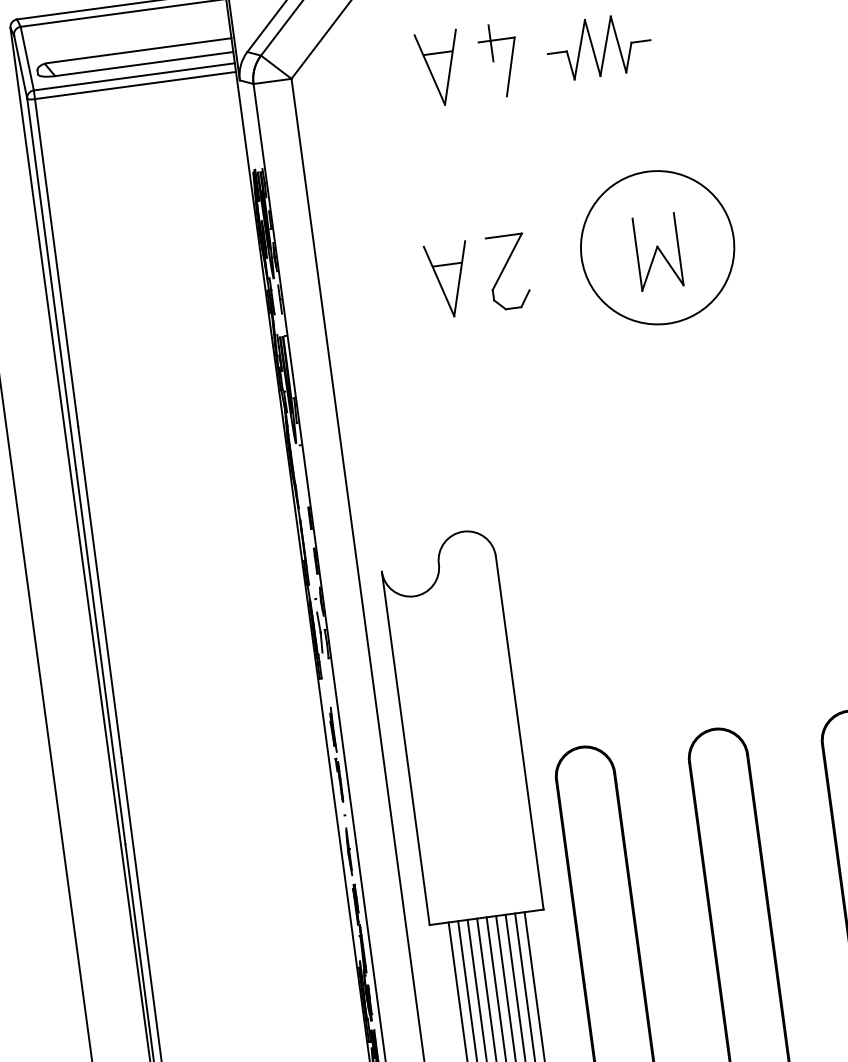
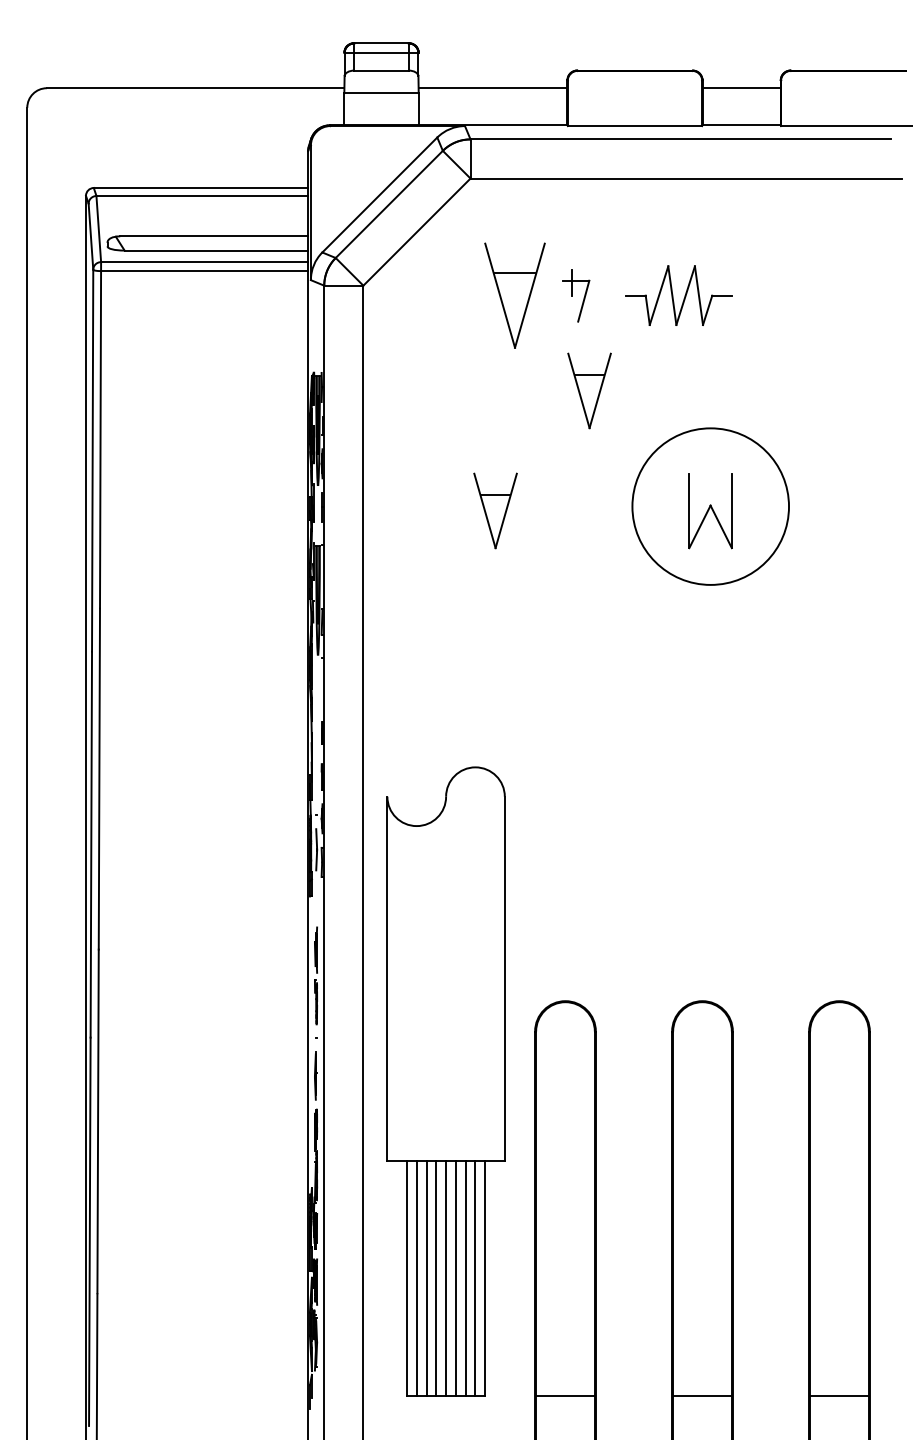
part: (499, 60) -> (576, 295), size x0.7
part: (440, 68) -> (515, 295), size x1.4
part: (524, 150) -> (589, 390), added
part: (508, 271) -> (556, 510), removed

